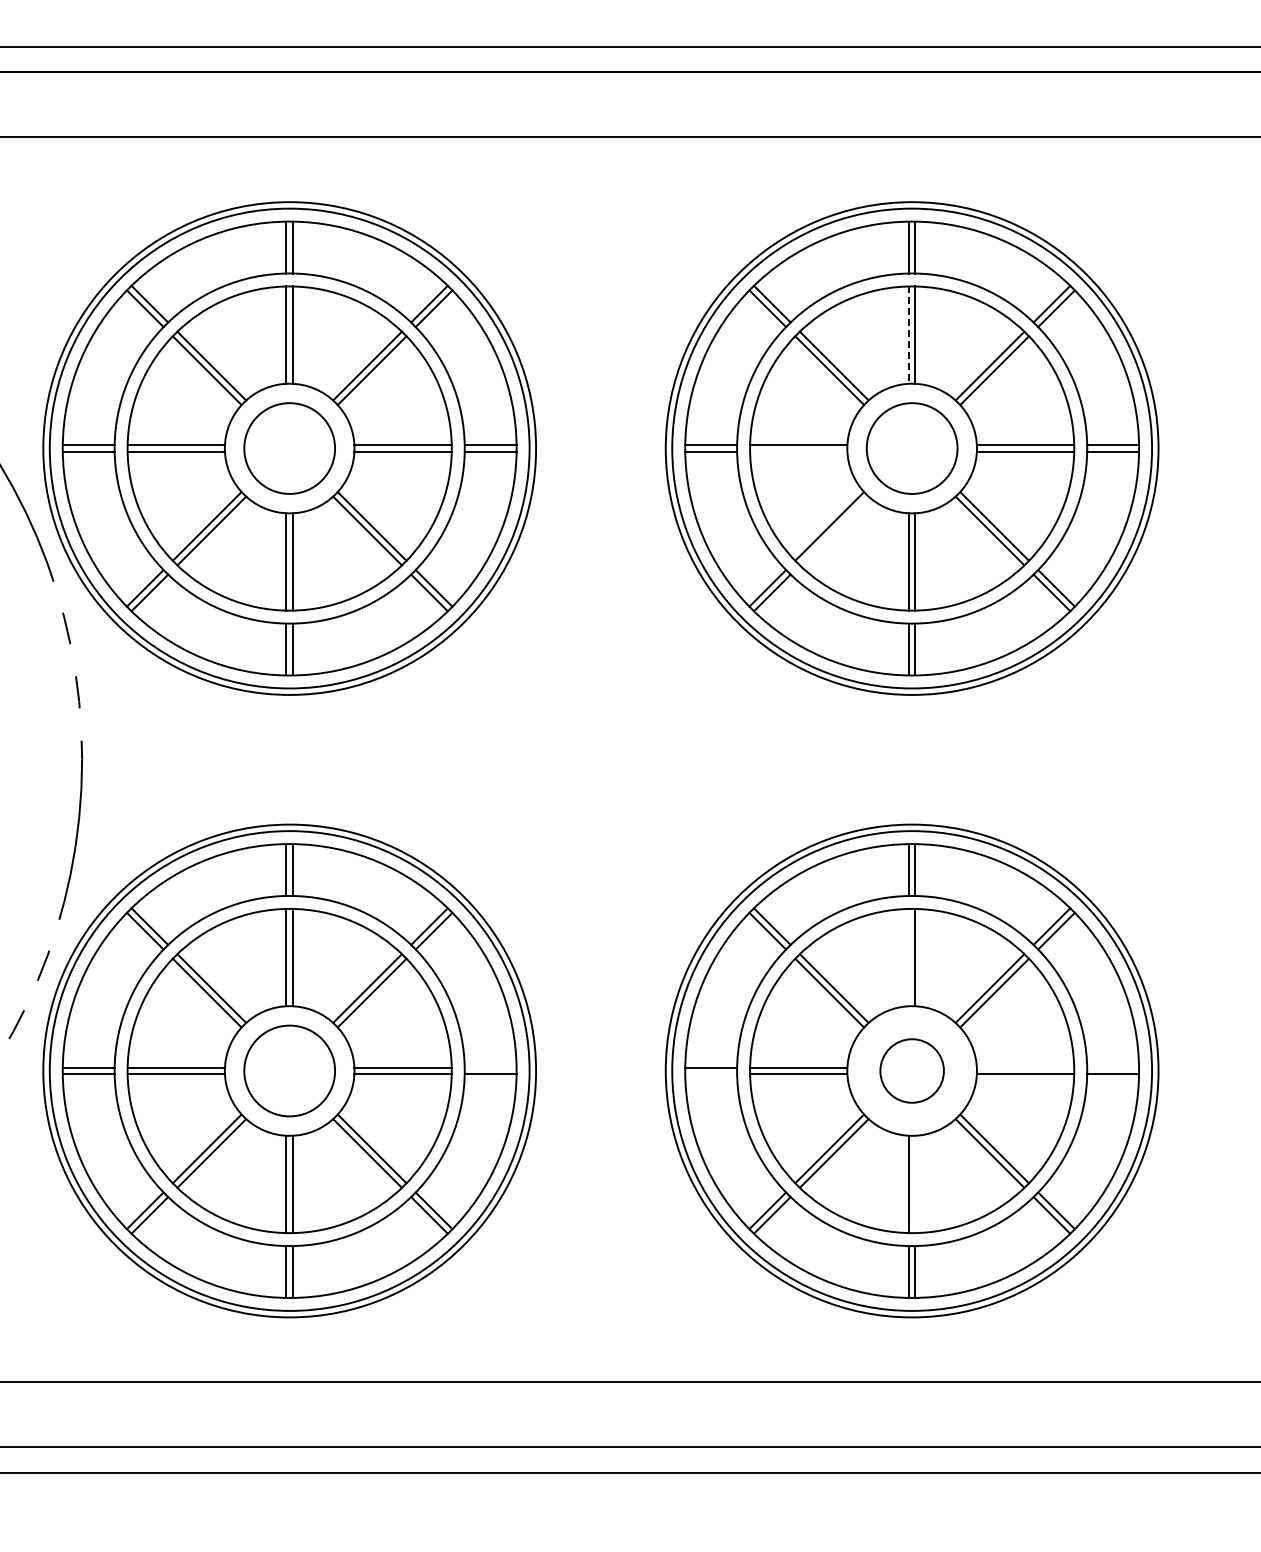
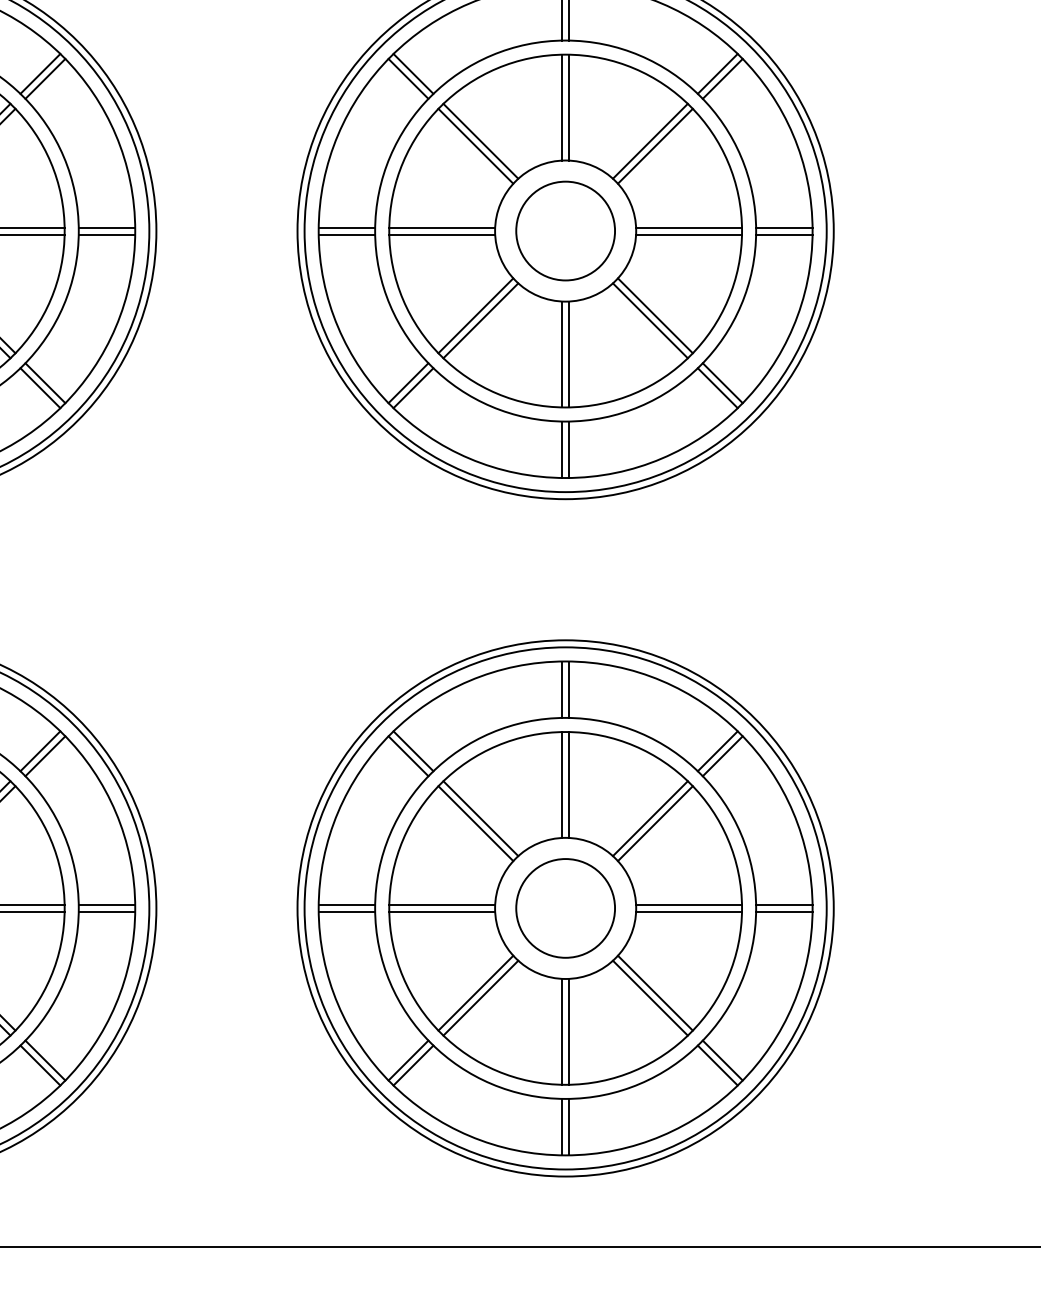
line: (908, 335) -> (561, 108), dashed -> solid
line: (798, 451) -> (441, 234), added
line: (833, 530) -> (480, 320), added
line: (908, 957) -> (561, 784), added
line: (490, 1067) -> (106, 904), added
line: (1025, 1067) -> (688, 904), added
line: (1113, 1067) -> (784, 904), added
circle: (911, 1070) -> (564, 907), size x1.43
line: (711, 1074) -> (347, 912), added
line: (915, 1184) -> (569, 1031), added

